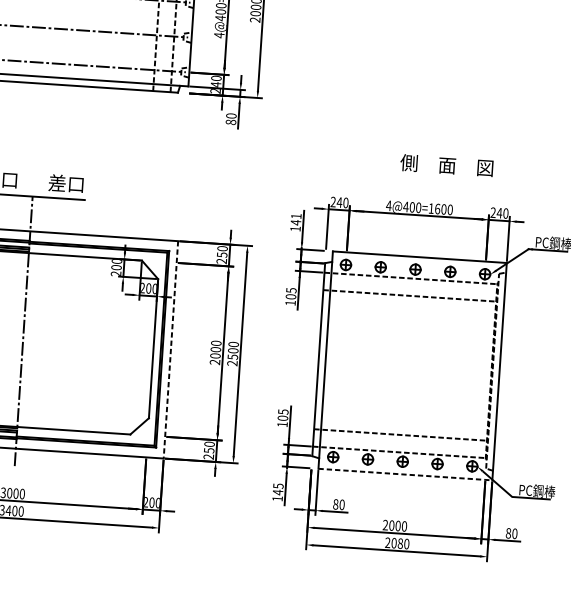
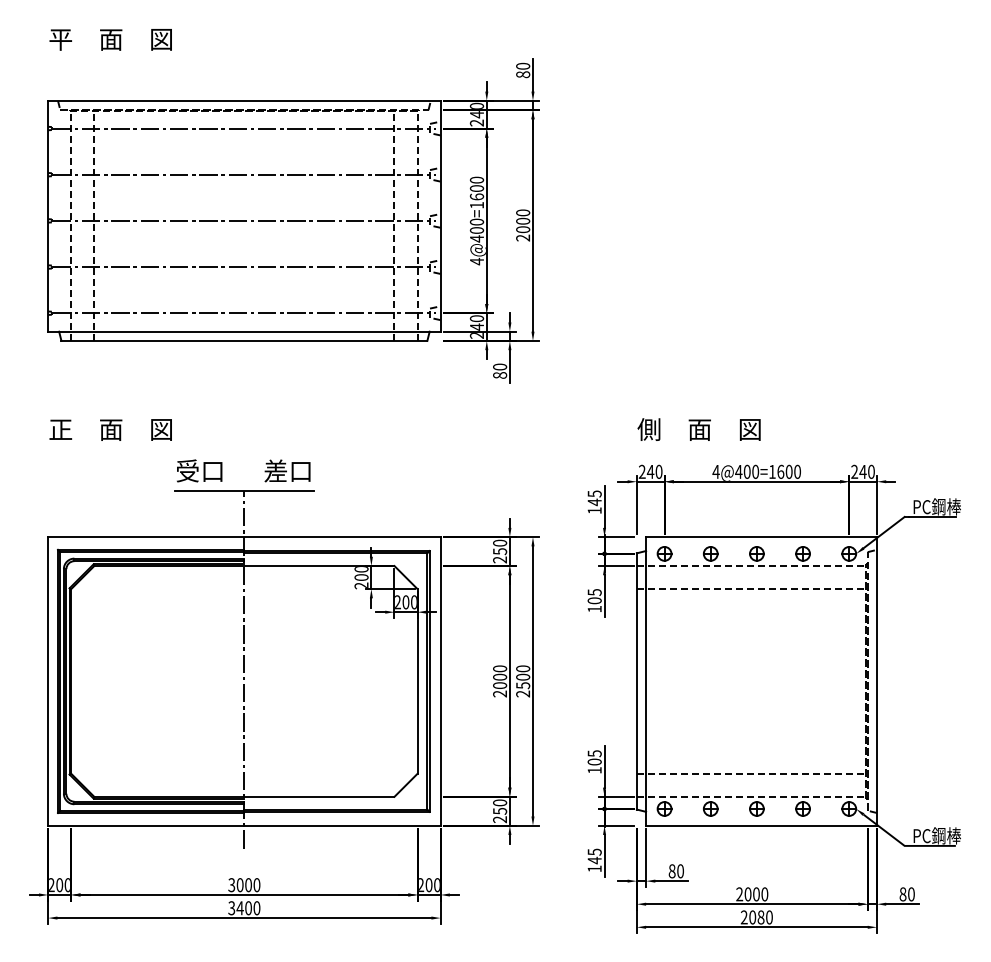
text: (446, 165) -> (698, 429), moved
text: (296, 215) -> (594, 493), 141 -> 145
line: (170, 349) -> (440, 681), dashed -> solid
line: (406, 474) -> (762, 825), dashed -> solid

